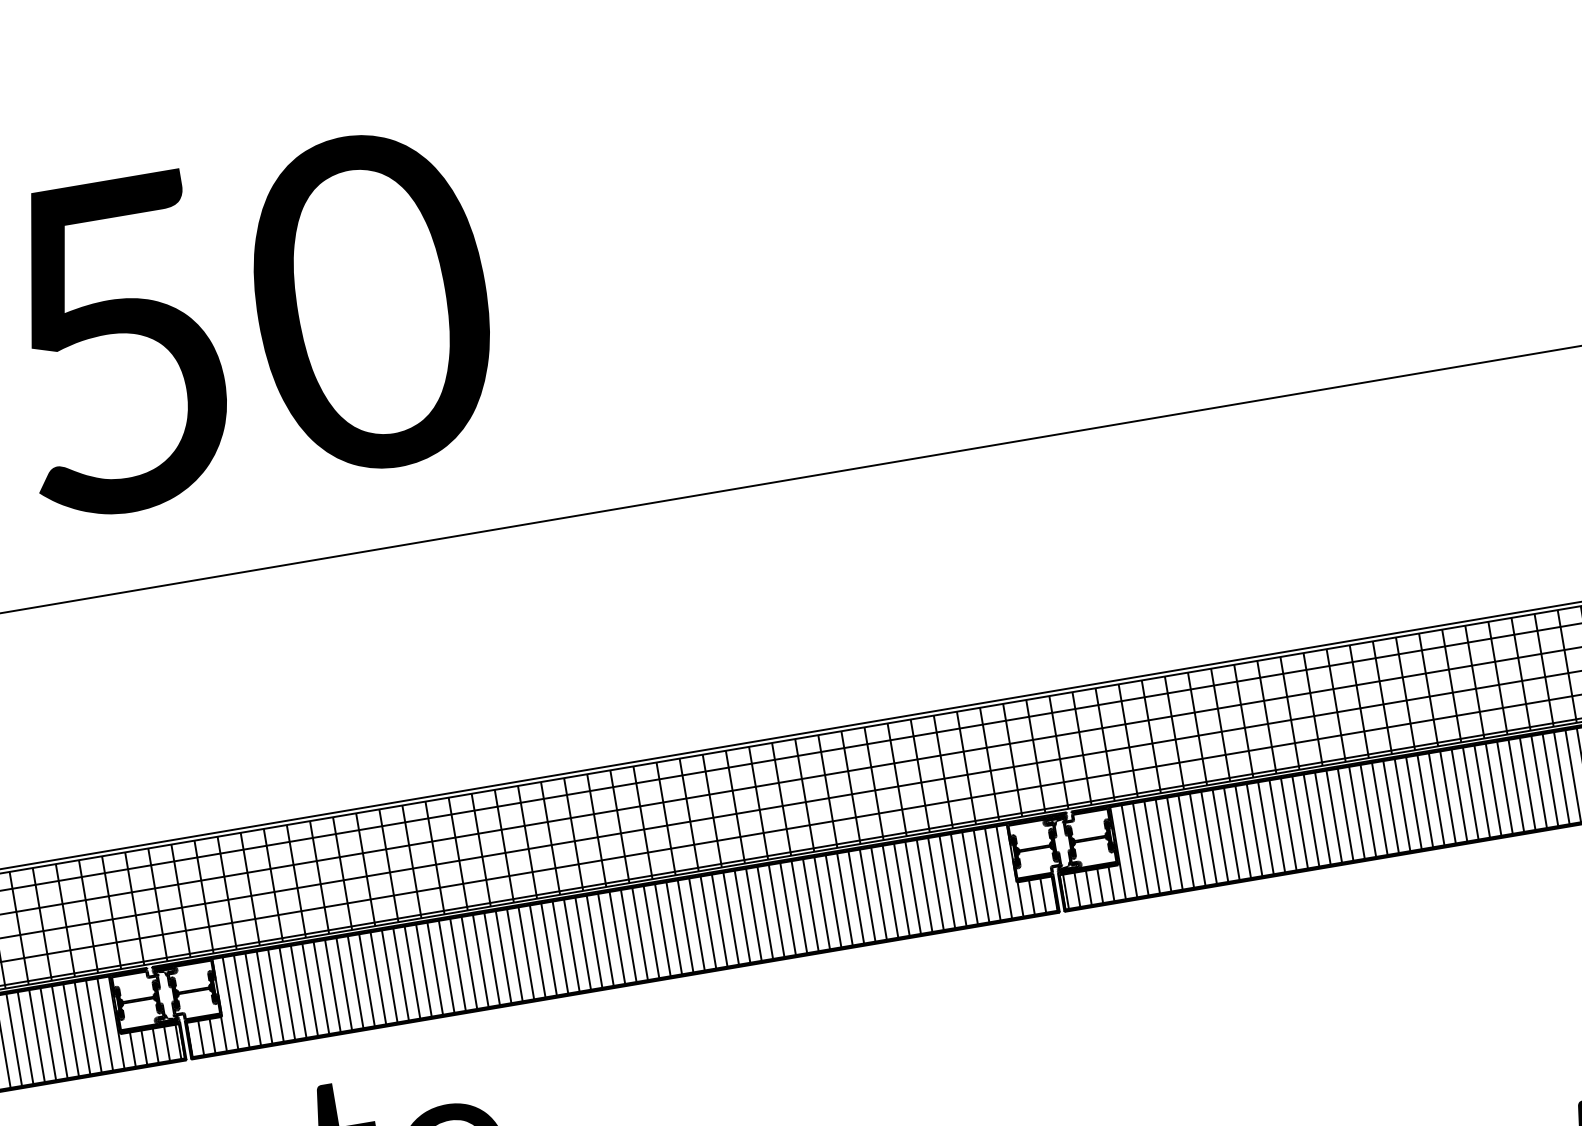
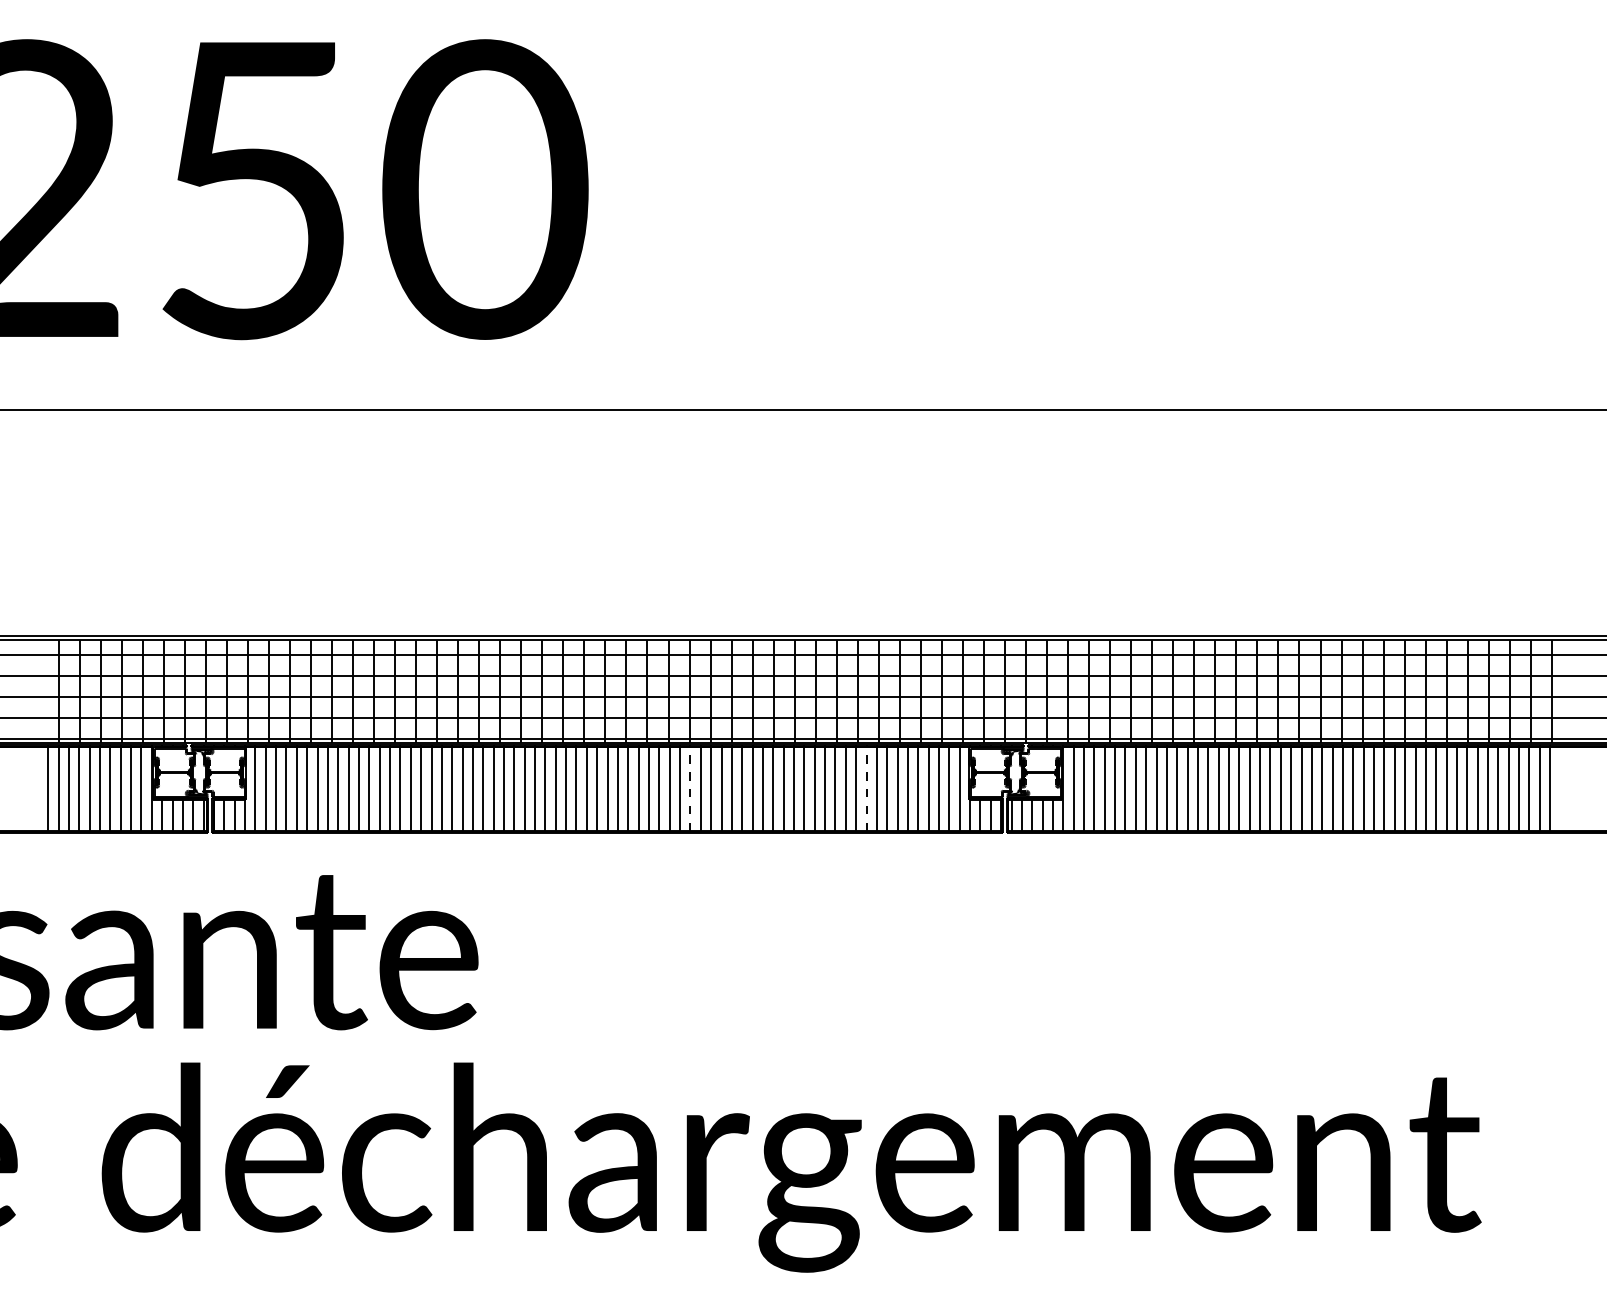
line: (901, 890) -> (866, 789), solid -> dashed
line: (708, 922) -> (690, 789), solid -> dashed

